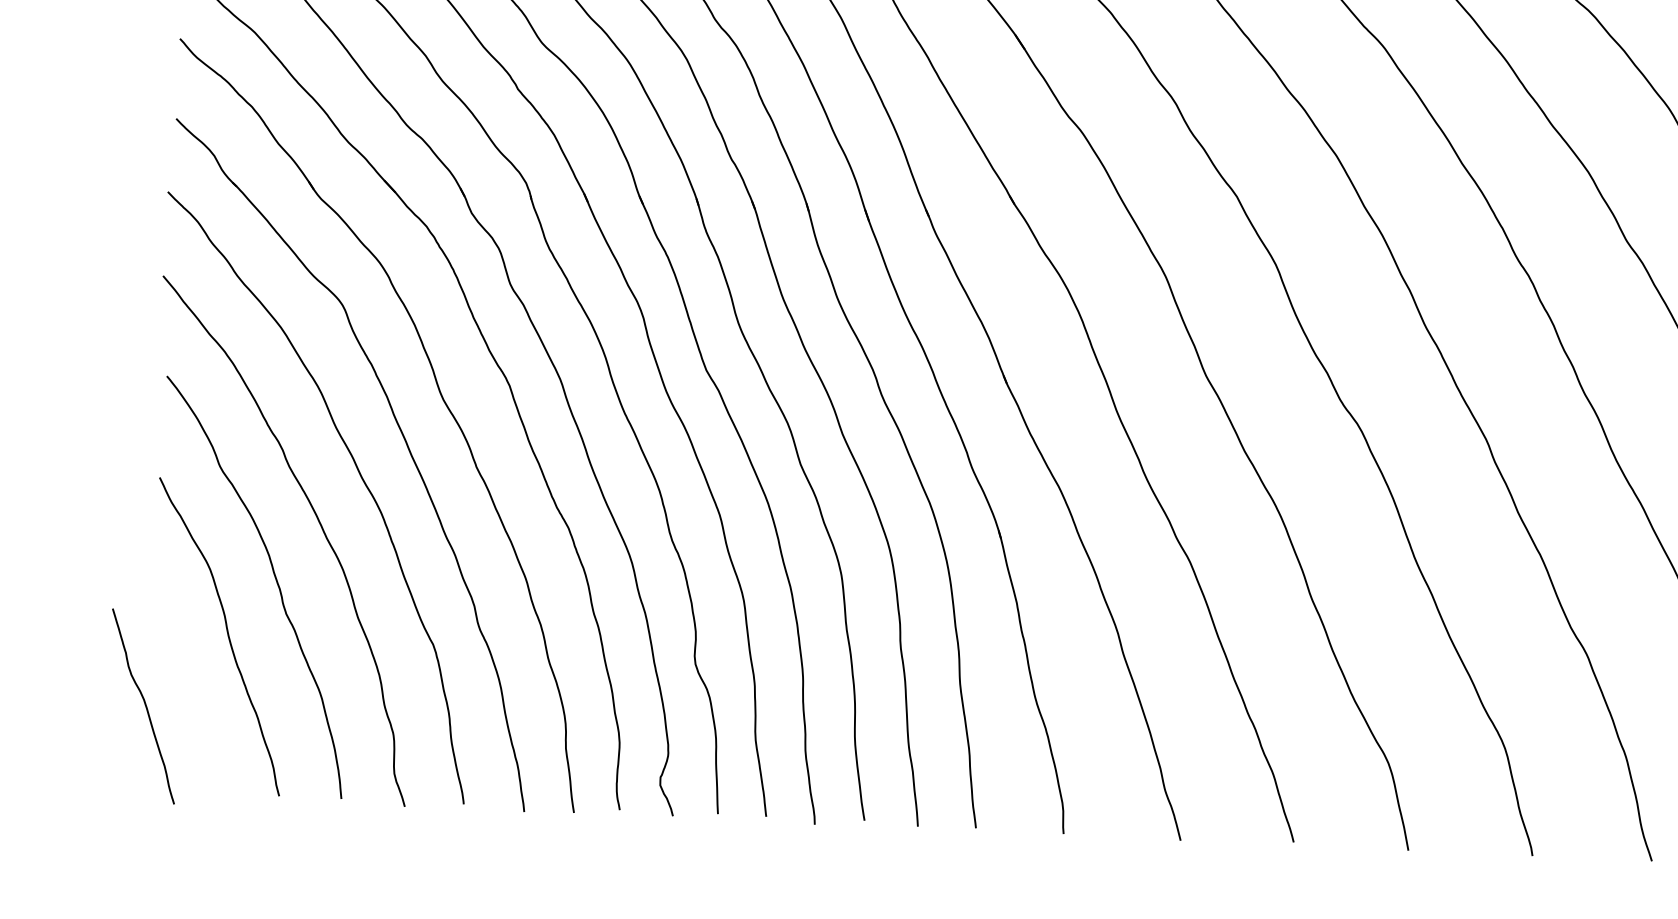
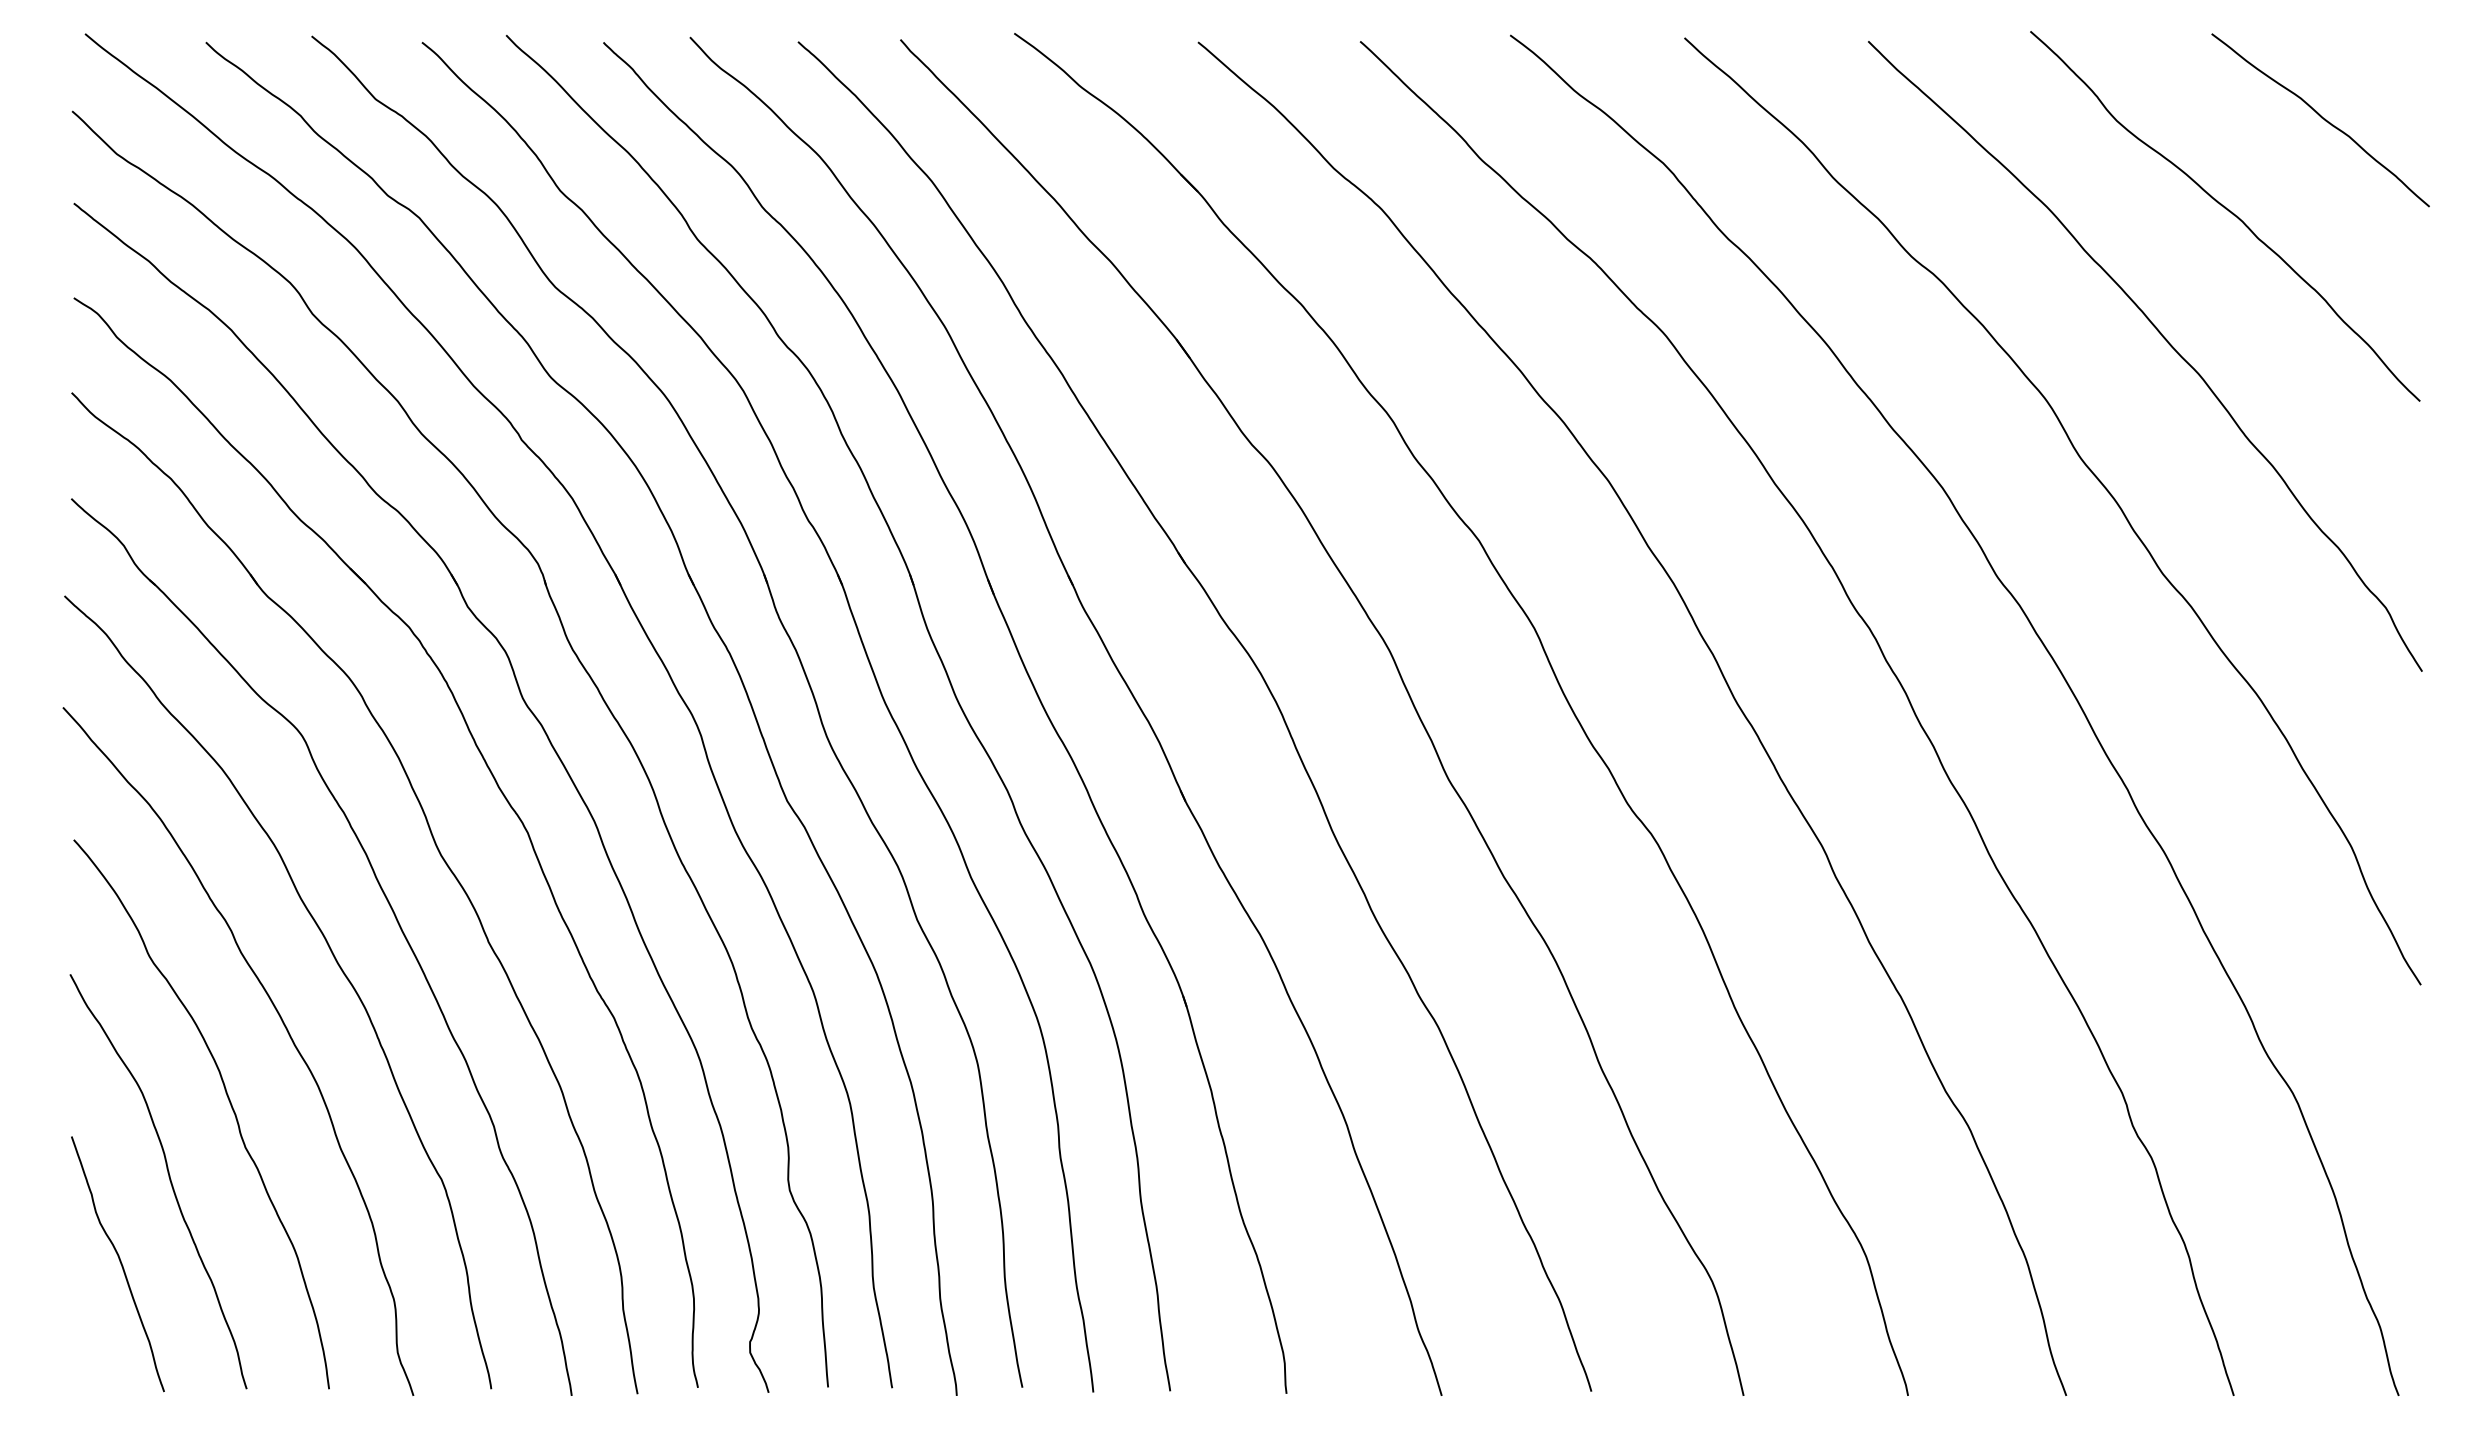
curve: (145, 706) -> (120, 1264), moved

